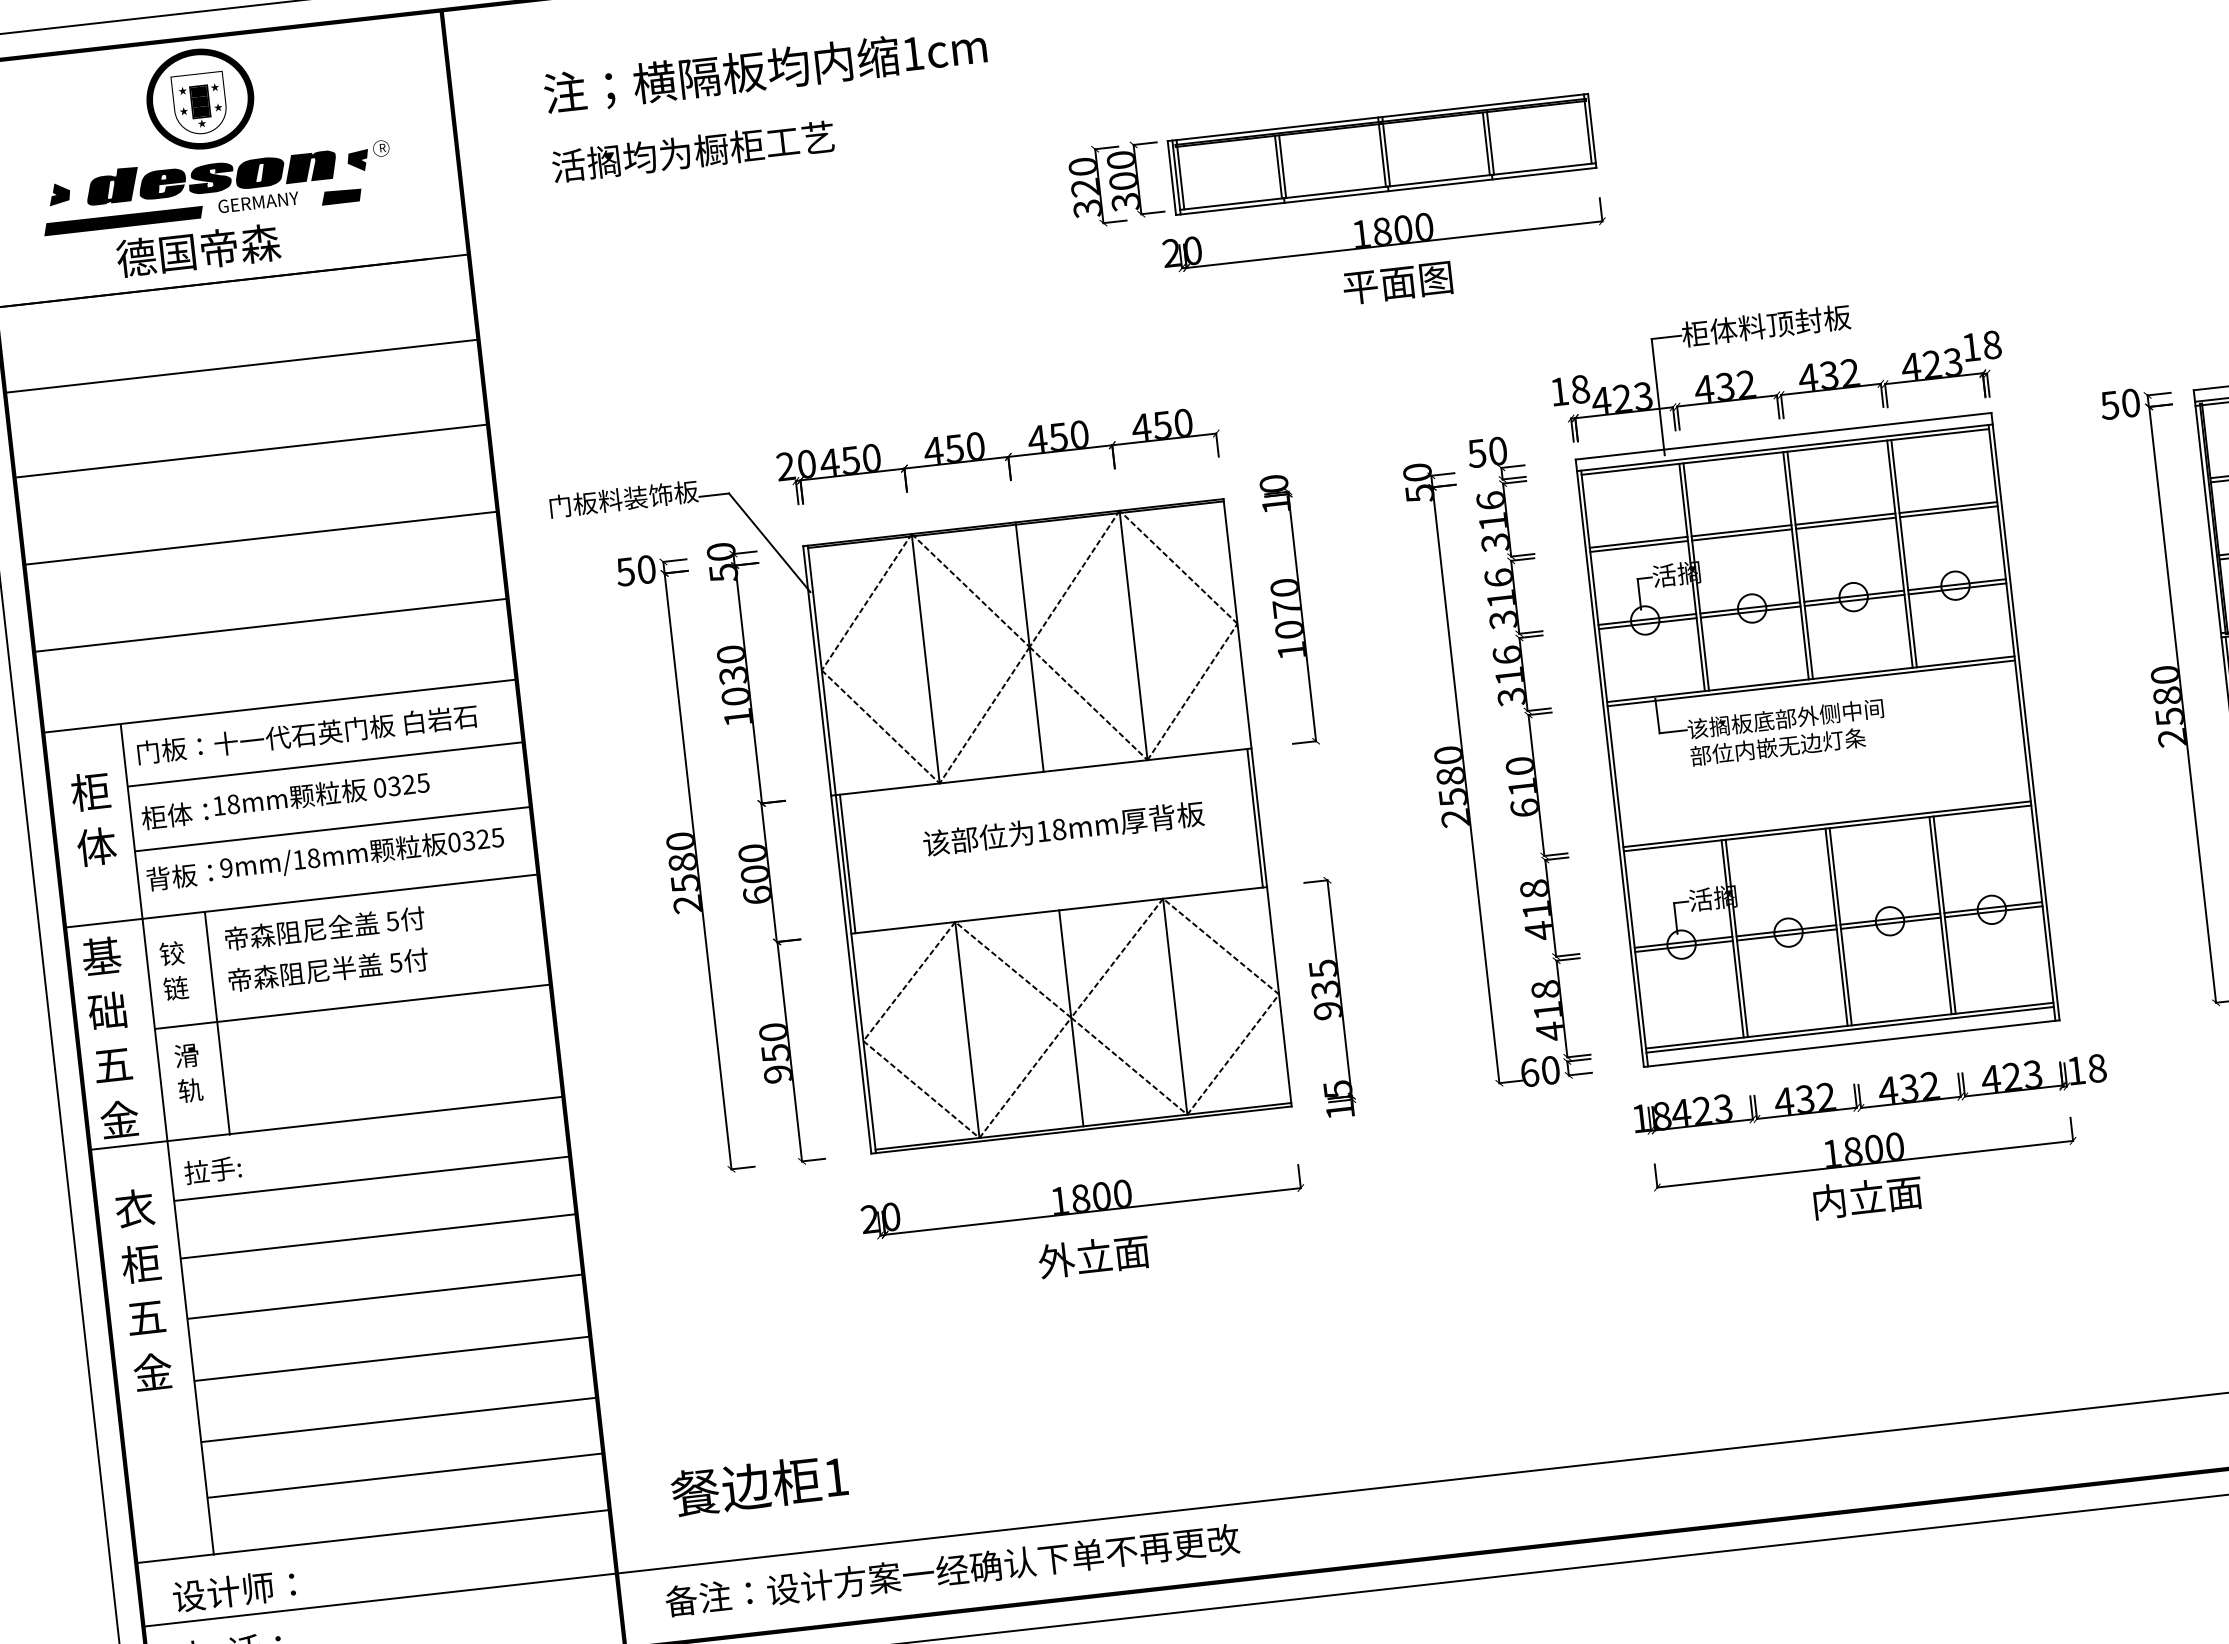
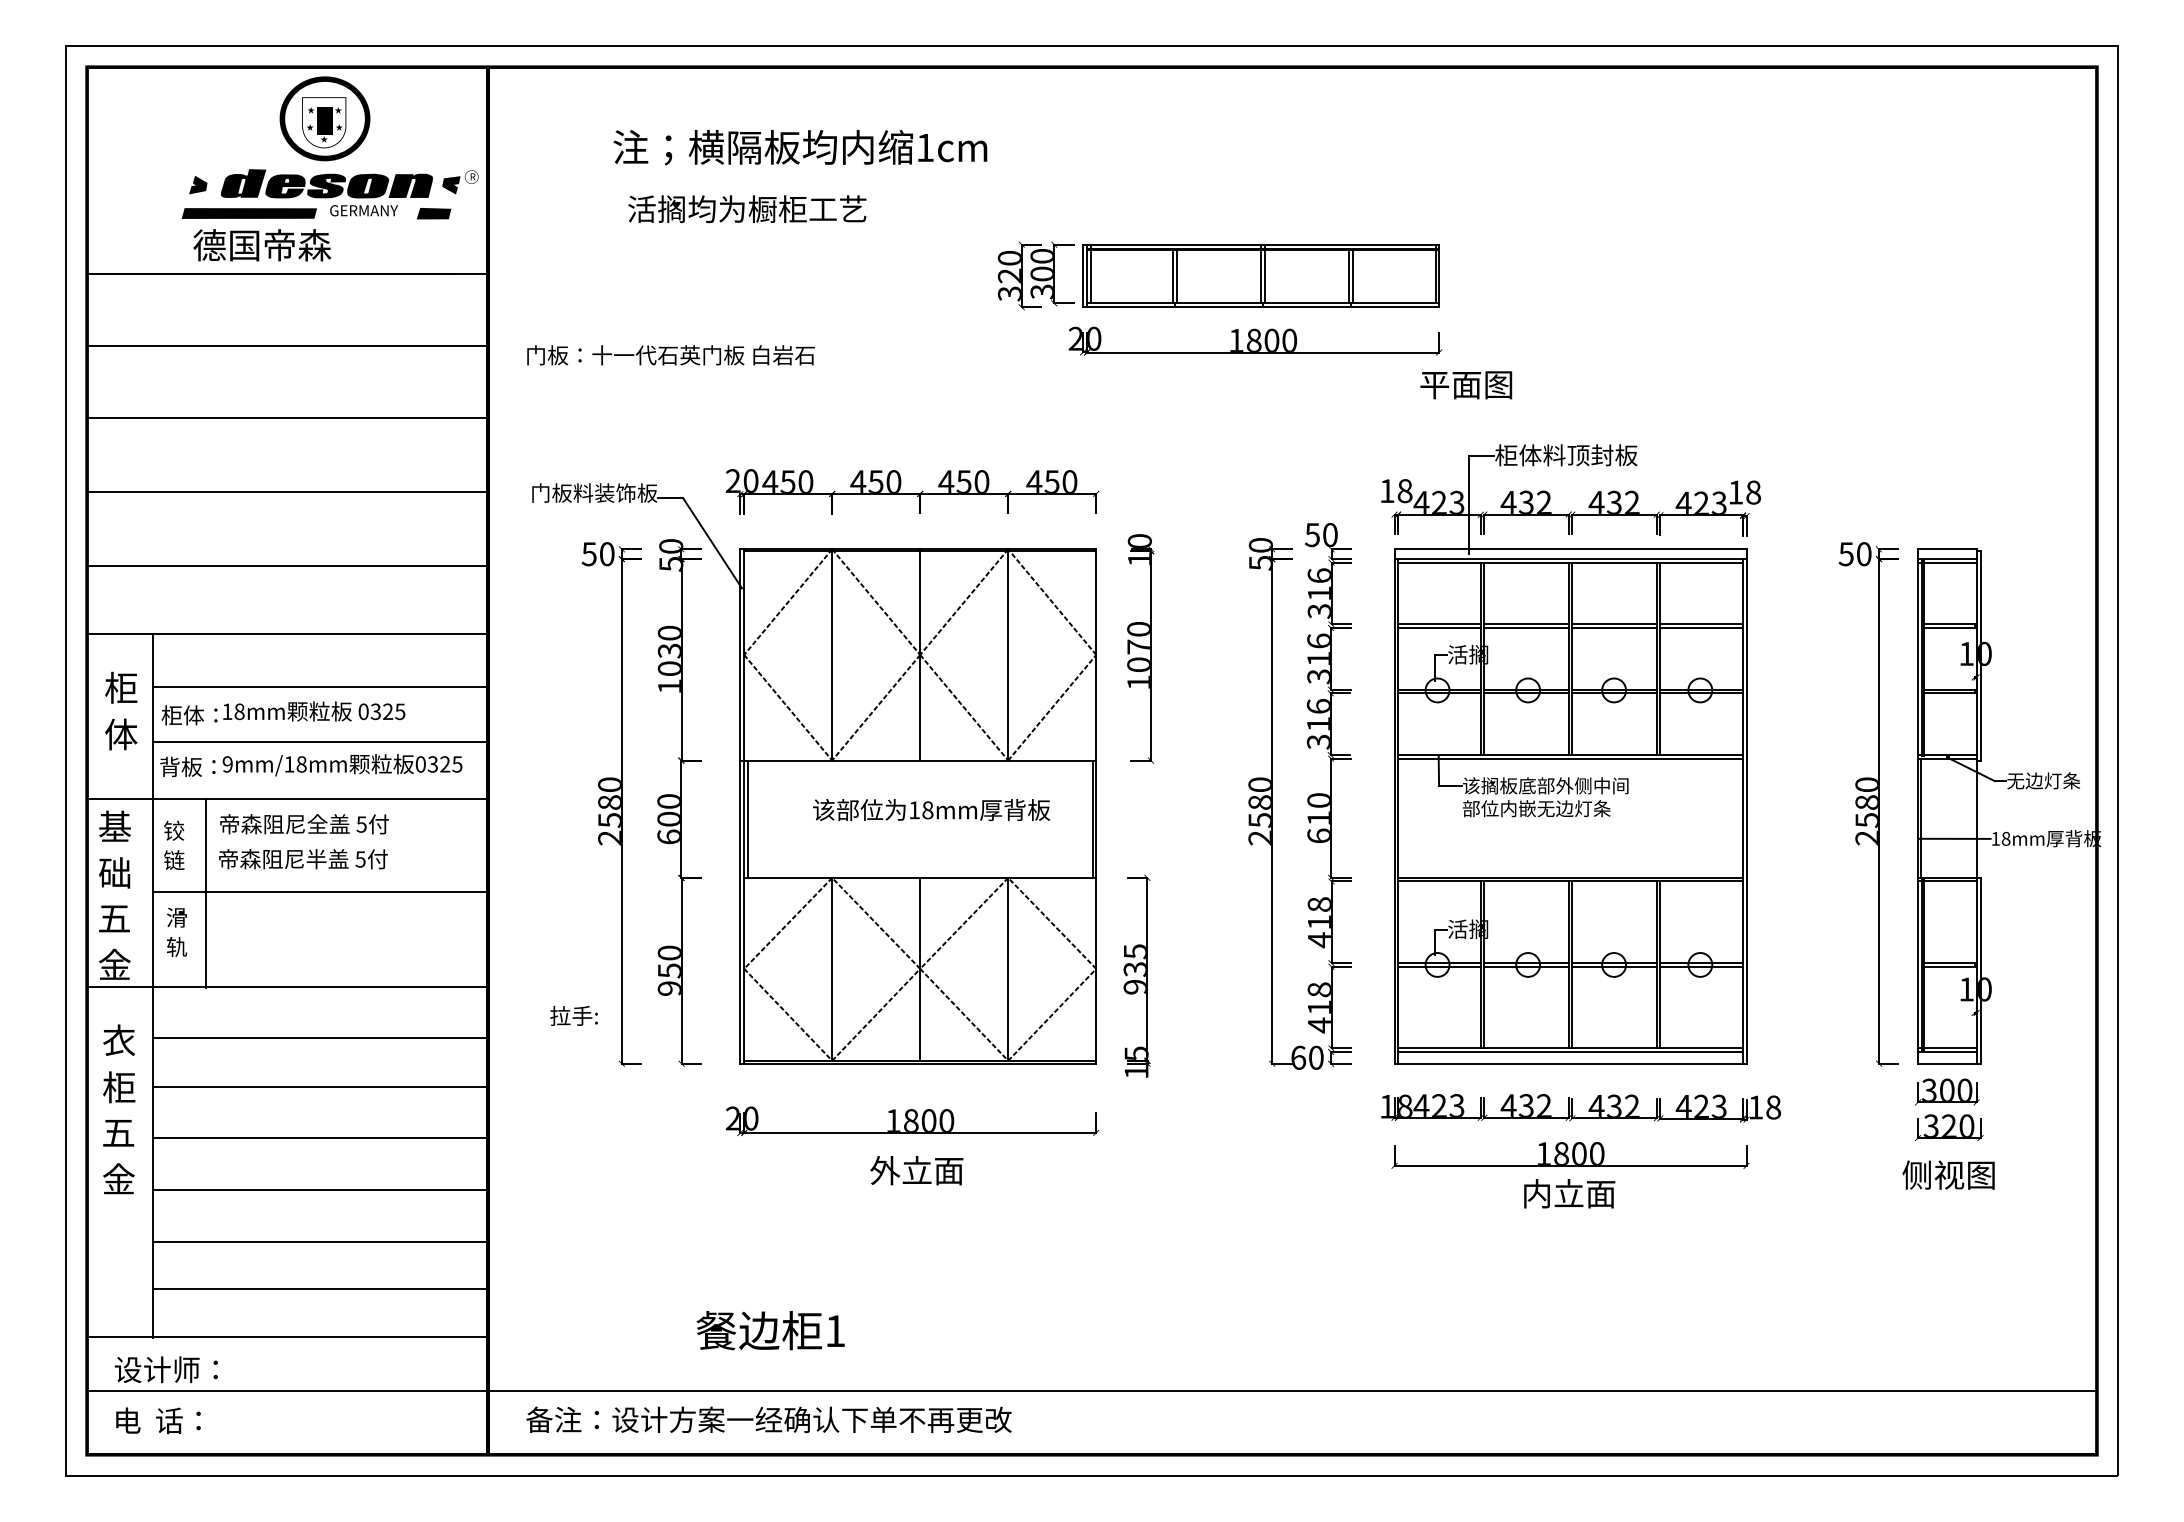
text: (765, 69) -> (800, 147), moved
text: (209, 132) -> (329, 147), moved
text: (693, 152) -> (747, 209), moved
text: (1398, 283) -> (1466, 385), moved
text: (306, 734) -> (670, 355), moved
text: (212, 1169) -> (573, 1015), moved
text: (759, 1485) -> (770, 1330), moved

